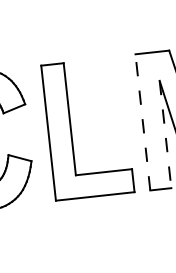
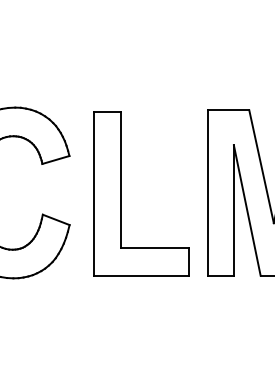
line: (143, 122) -> (208, 193), dashed -> solid
line: (165, 135) -> (233, 211), dashed -> solid

